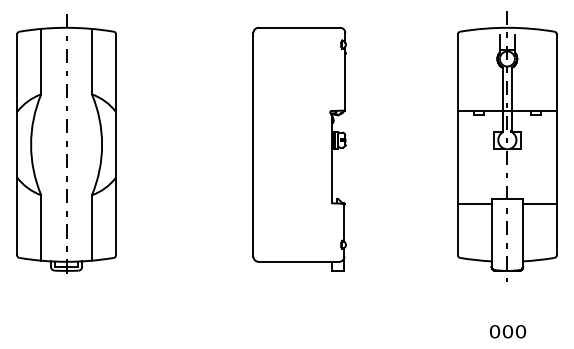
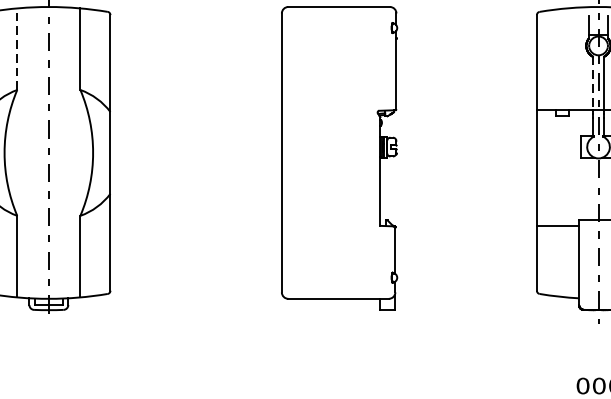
line: (41, 61) -> (17, 49), solid -> dashed
line: (502, 89) -> (592, 83), solid -> dashed

